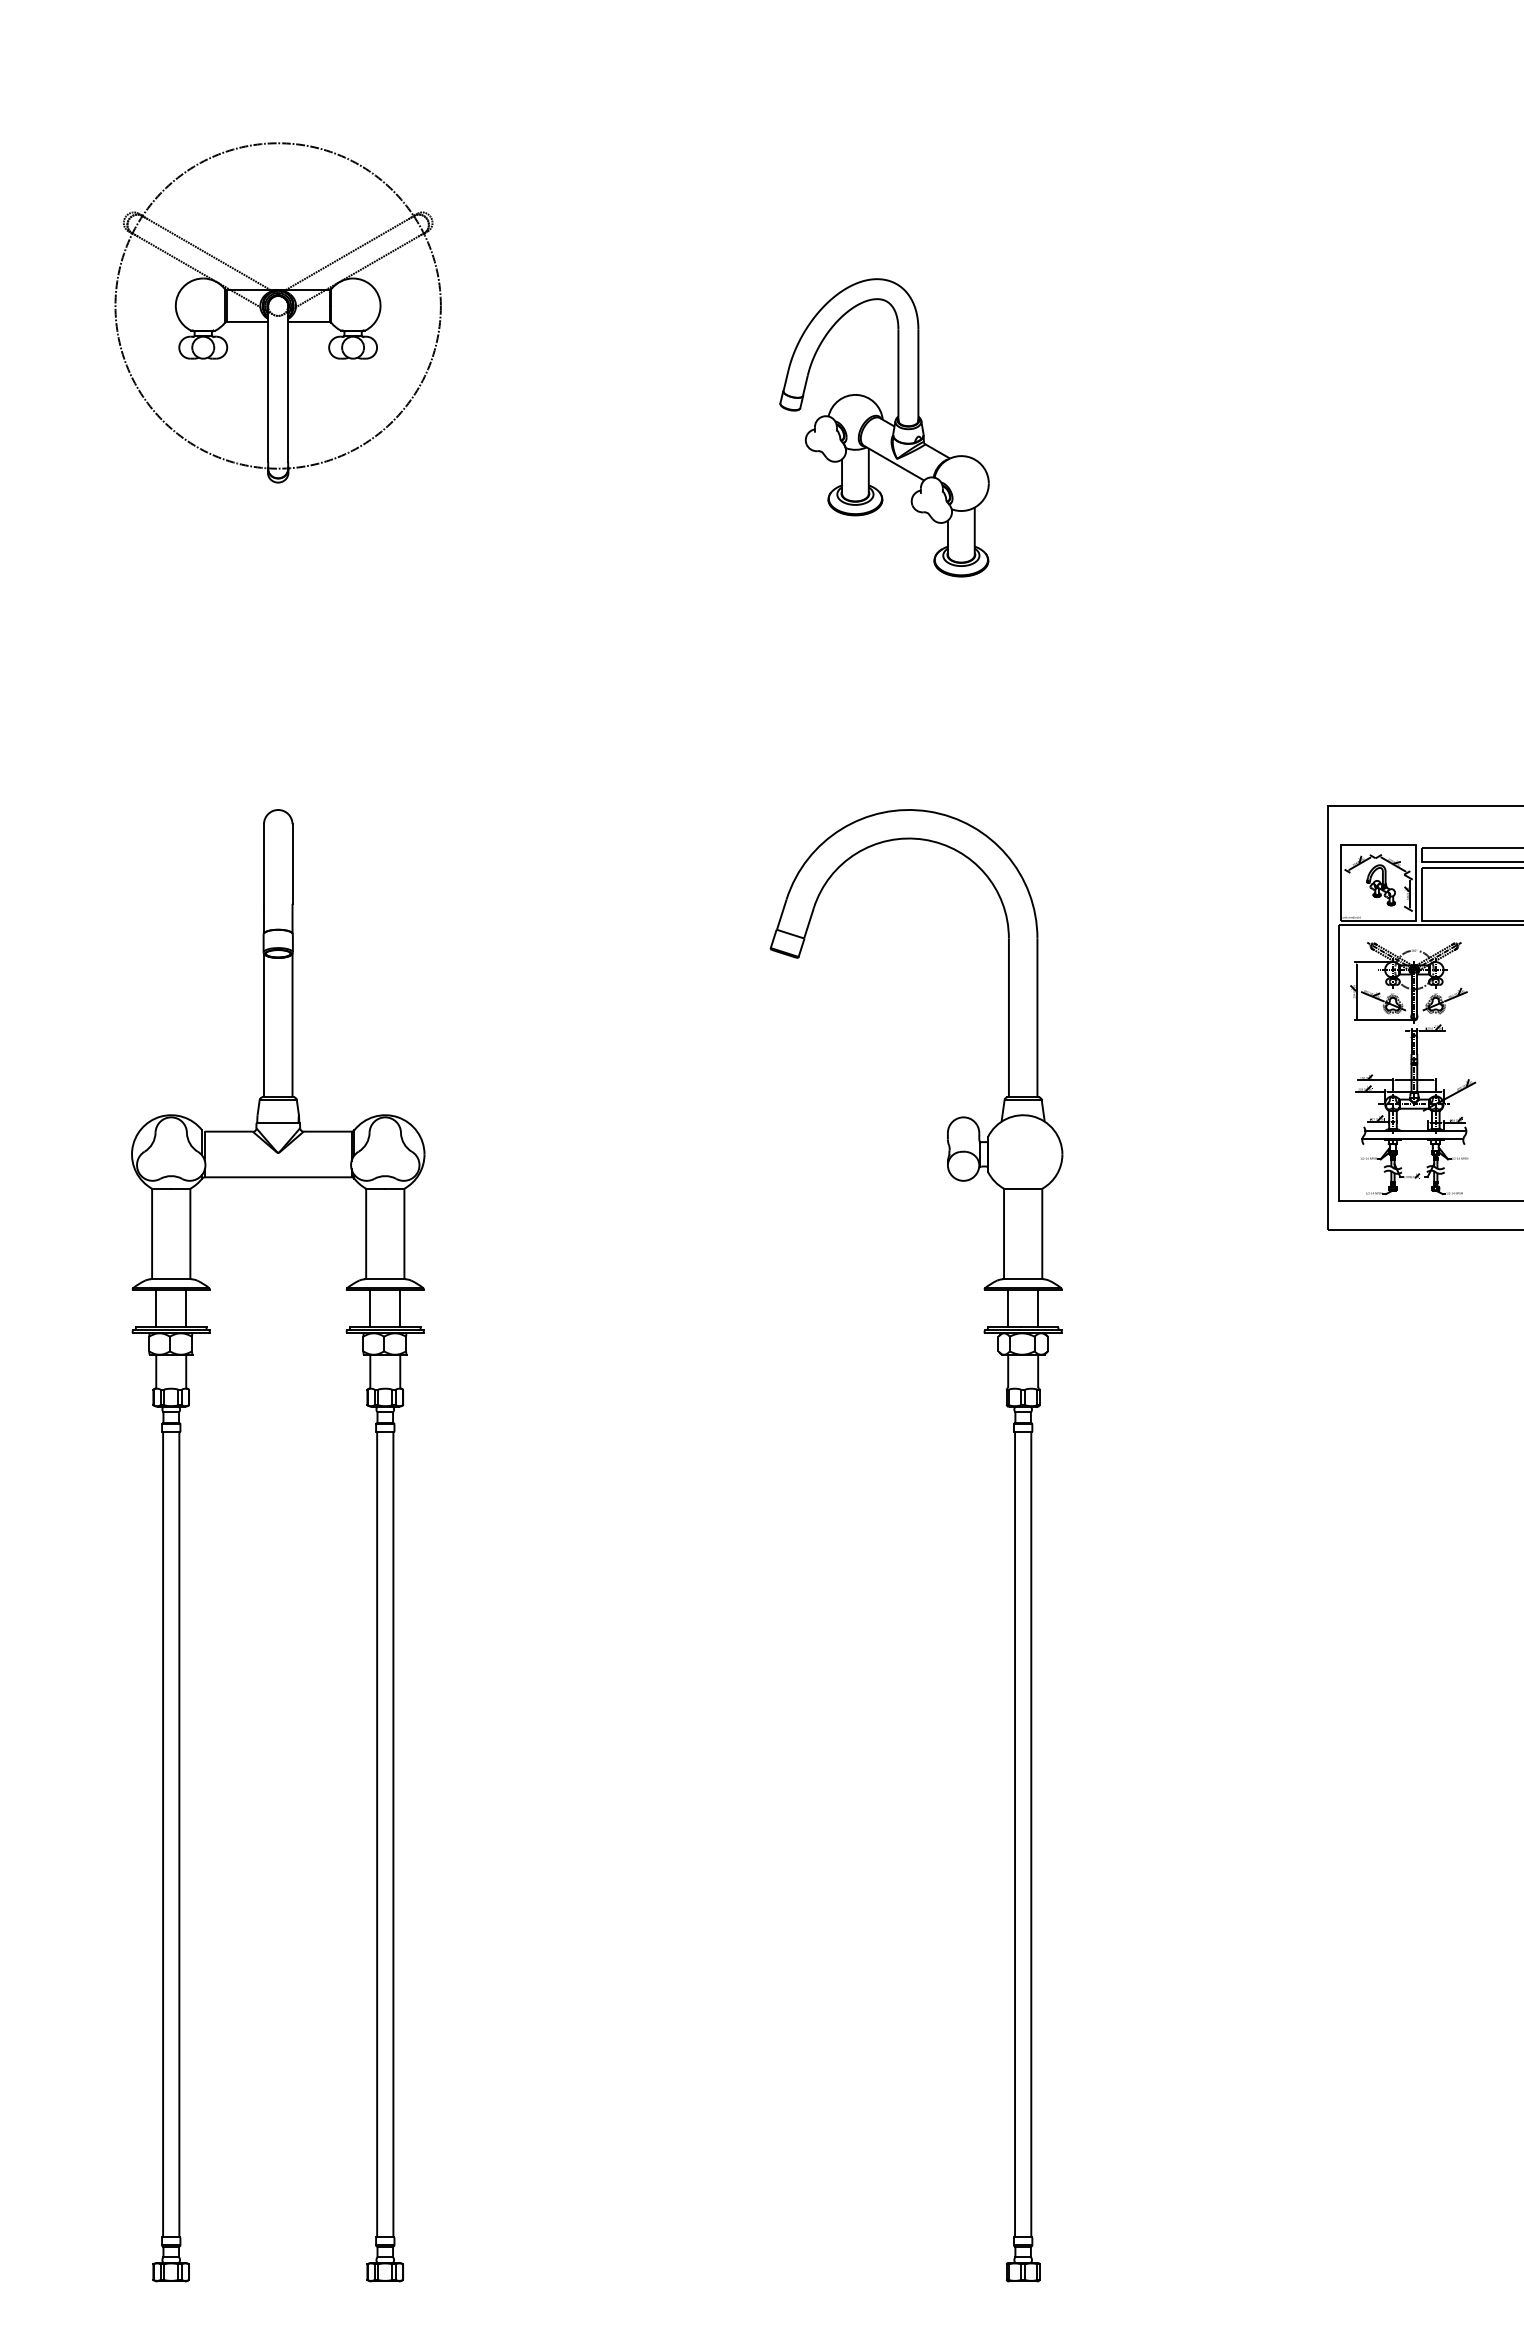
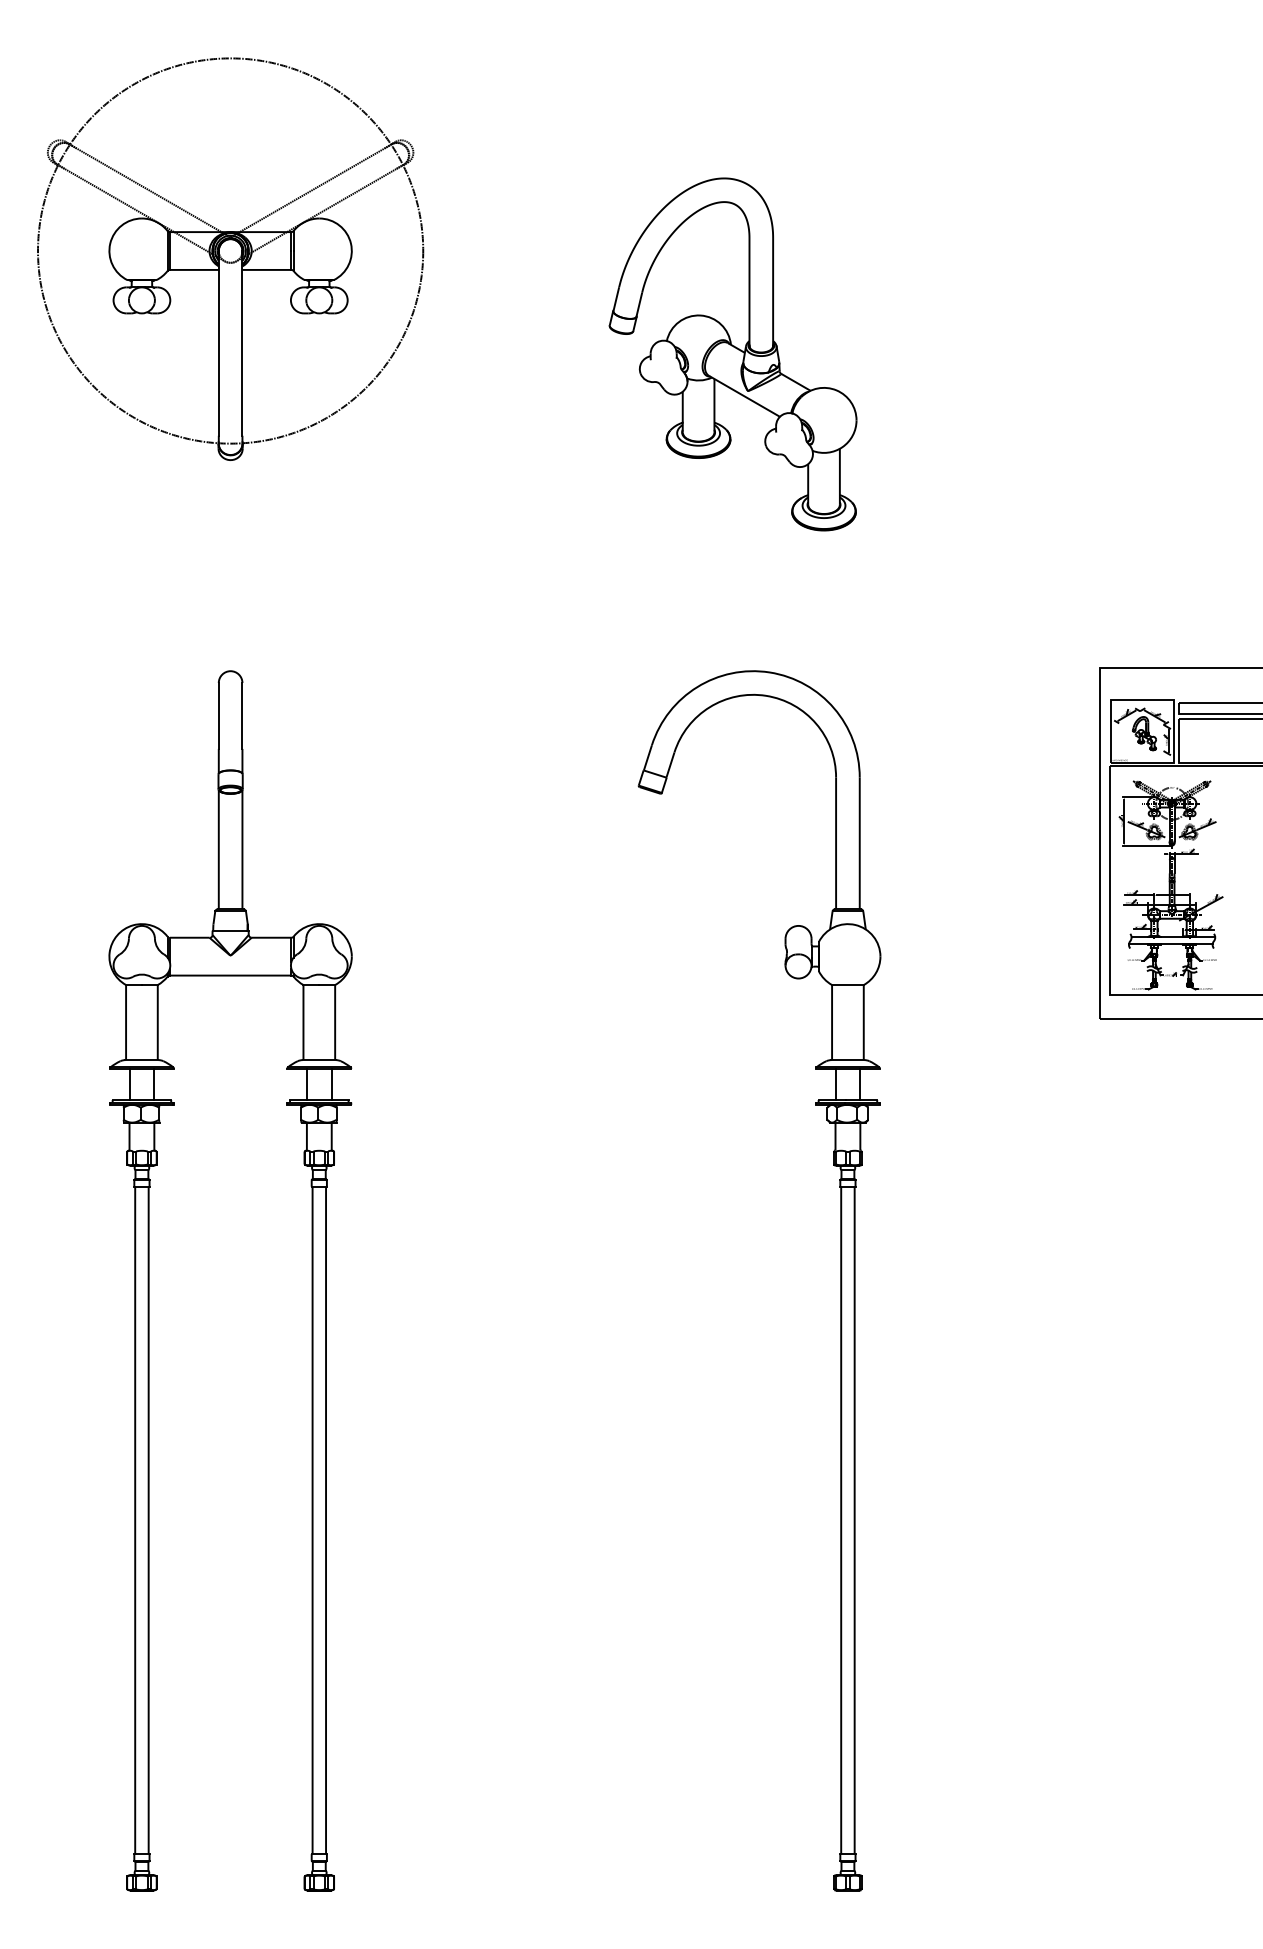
part: (277, 312) -> (229, 258), size x1.43
part: (884, 427) -> (733, 354), size x1.43

